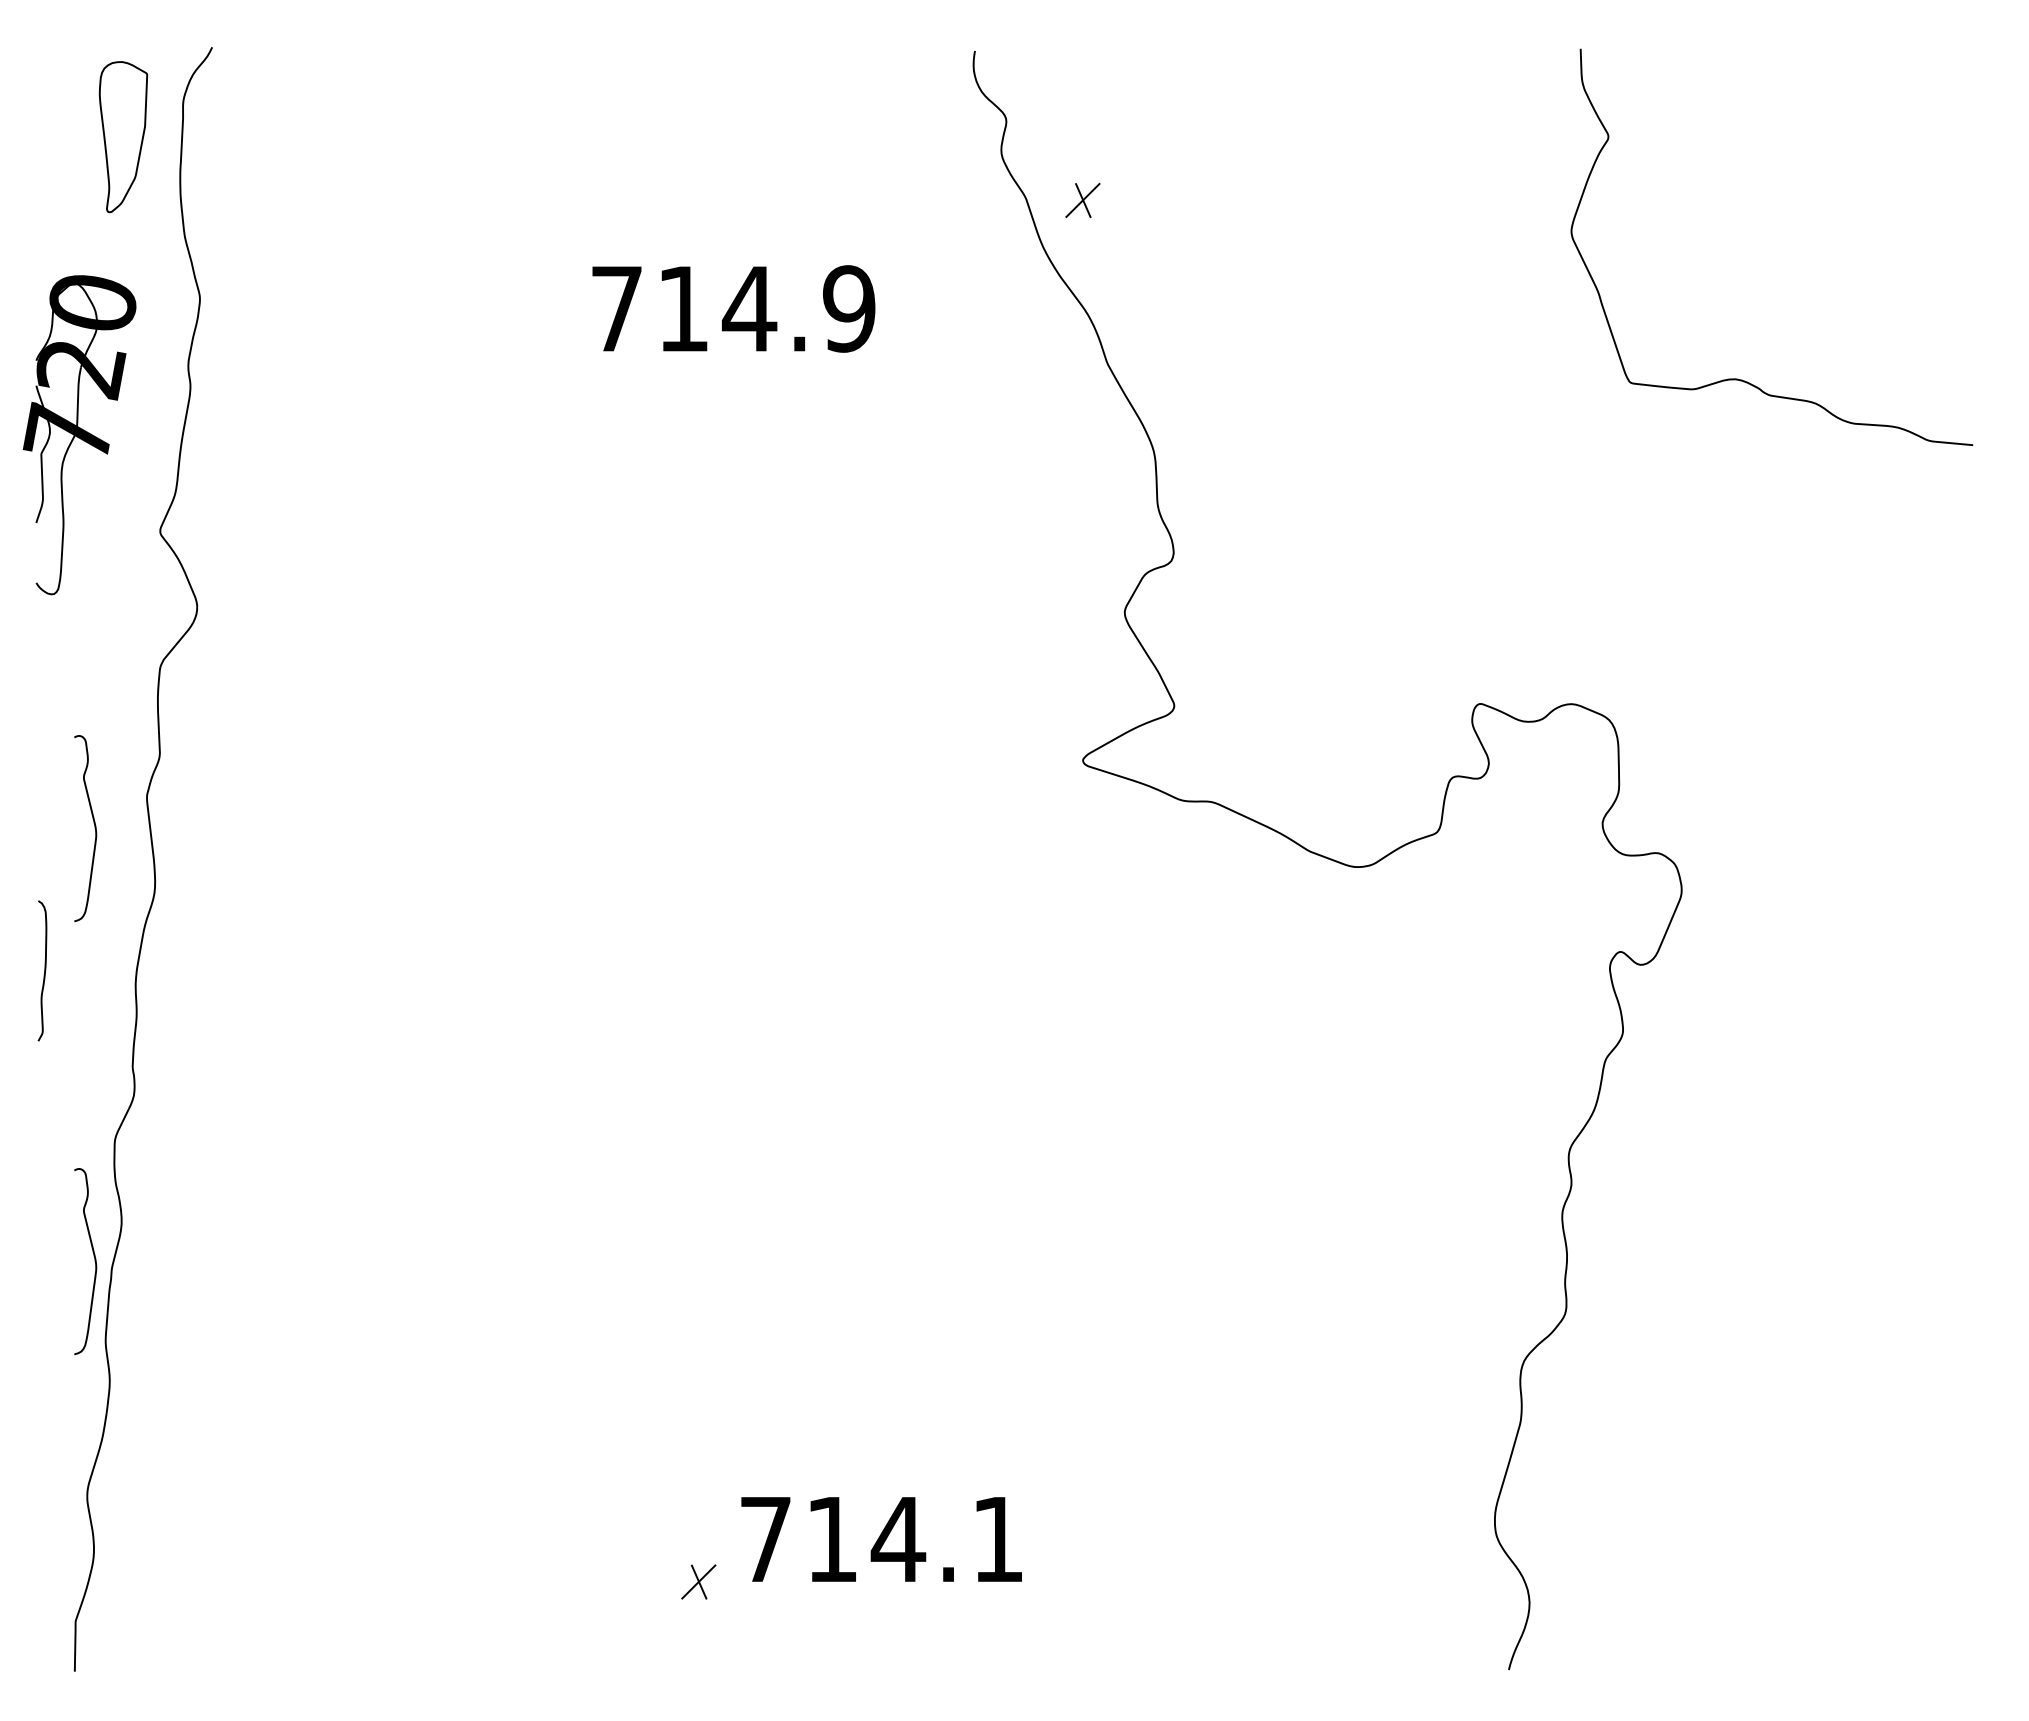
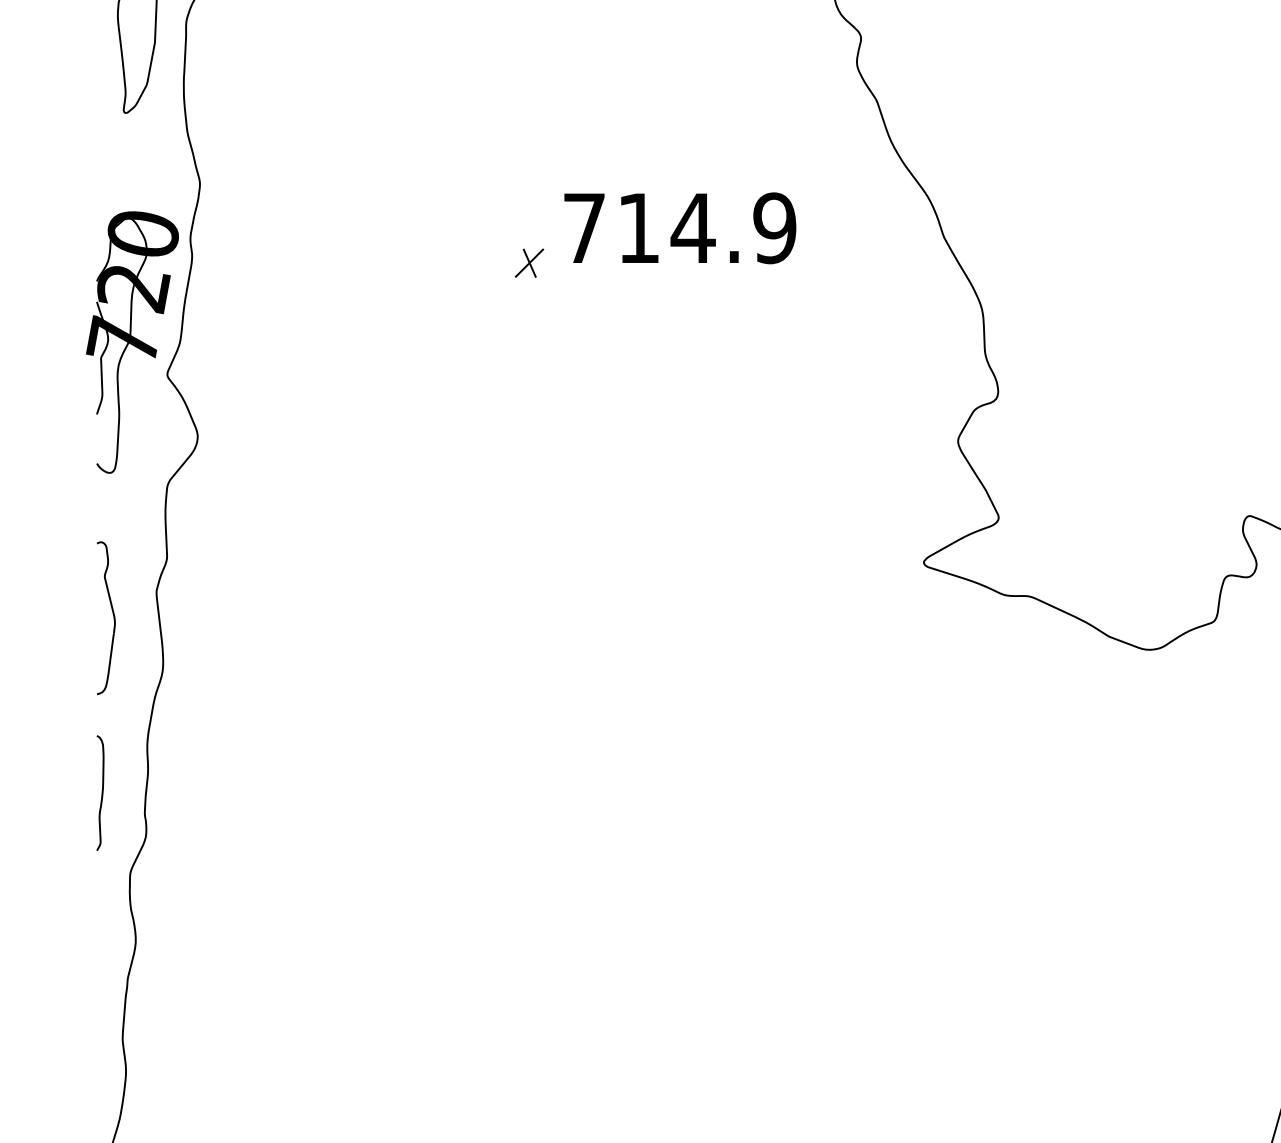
part: (1082, 199) -> (529, 262), moved
text: (733, 308) -> (679, 227), moved
part: (79, 435) -> (132, 342), moved
curve: (44, 970) -> (102, 792), moved
part: (94, 1261) -> (113, 973), removed

